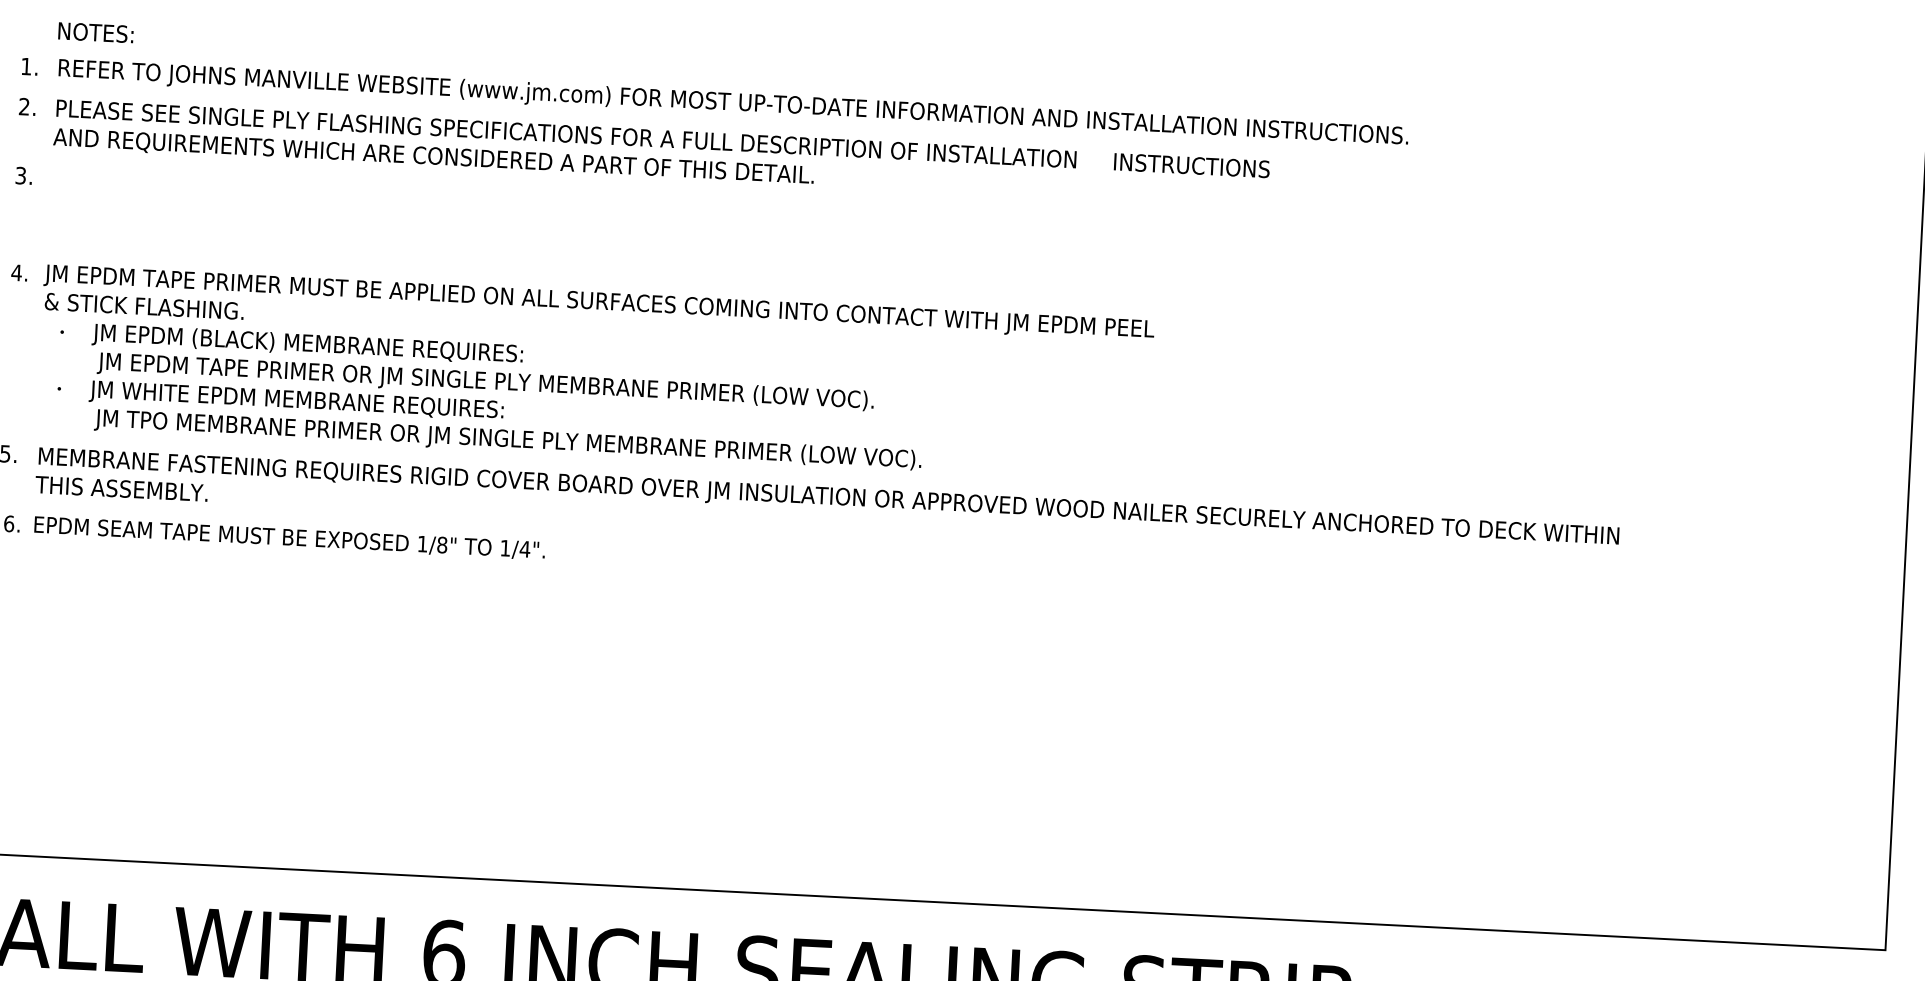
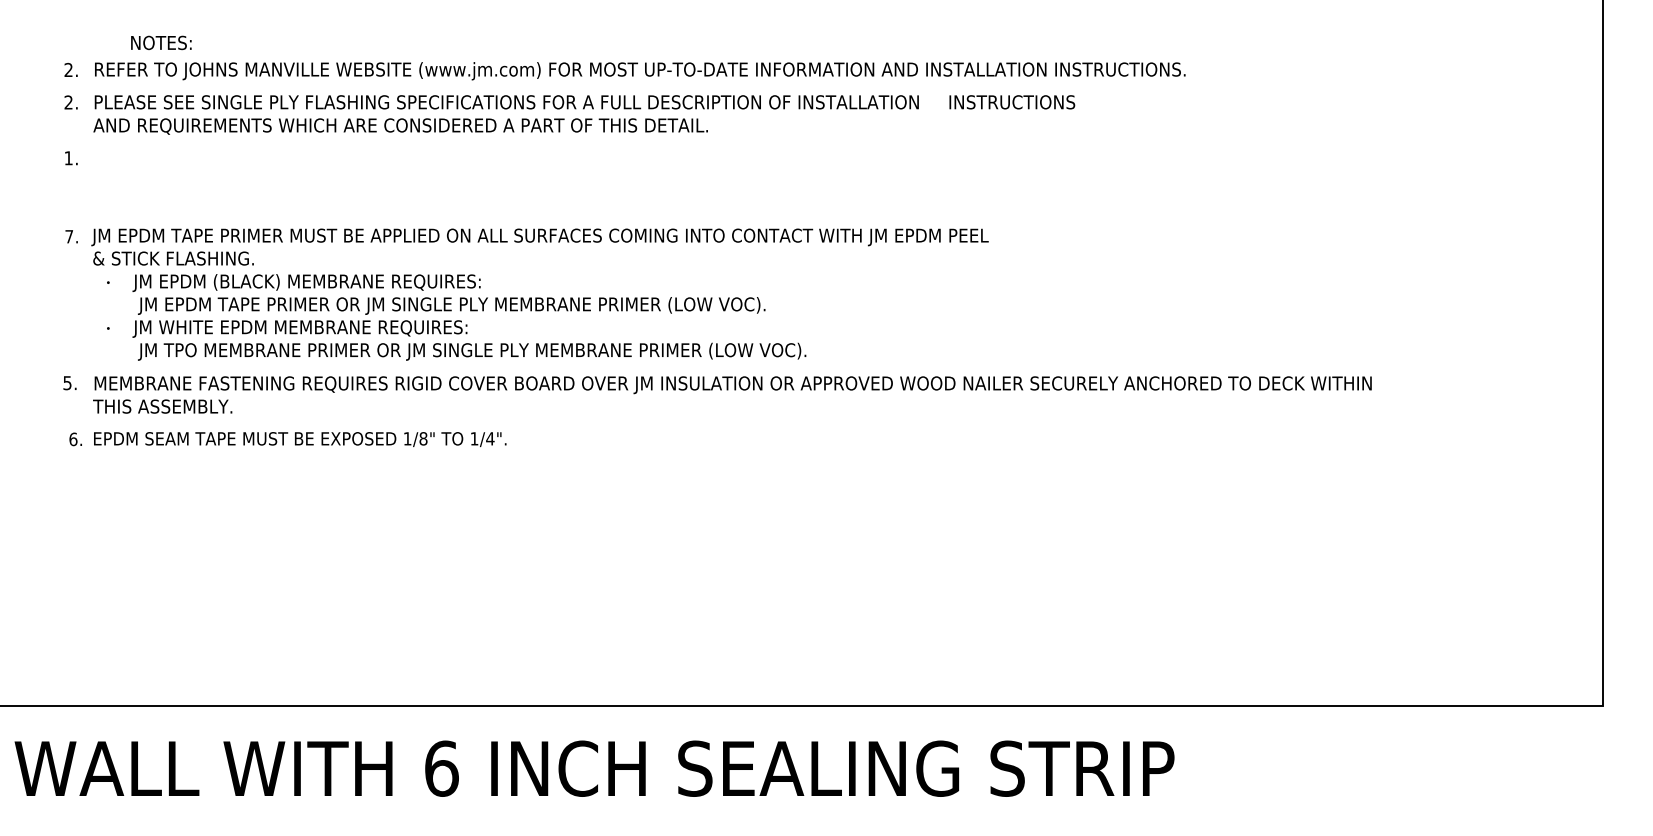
text: (96, 32) -> (161, 42), moved
text: (26, 65) -> (68, 69), 1. -> 2.
text: (20, 176) -> (68, 158), 3. -> 1.
text: (17, 272) -> (69, 236), 4. -> 7.

